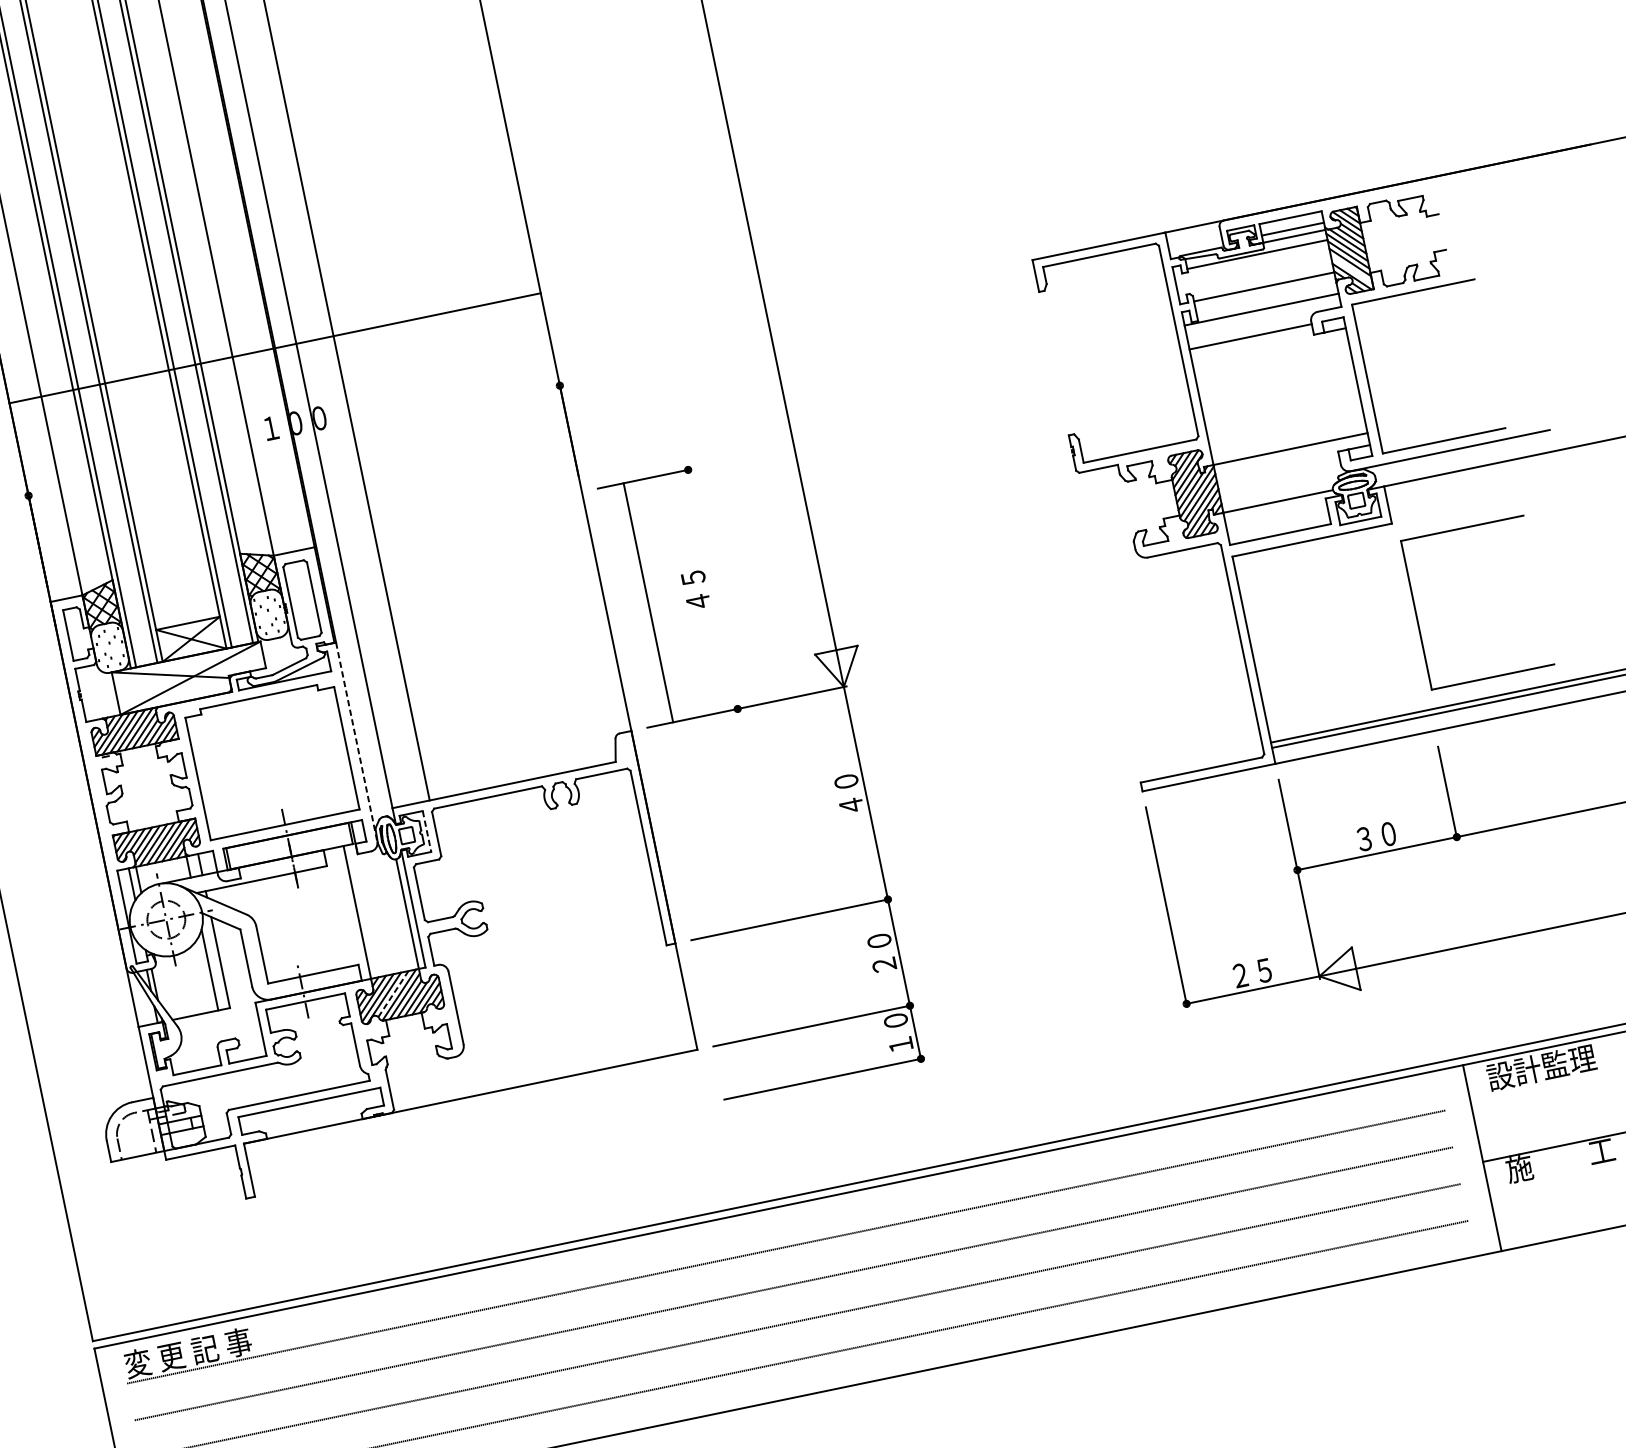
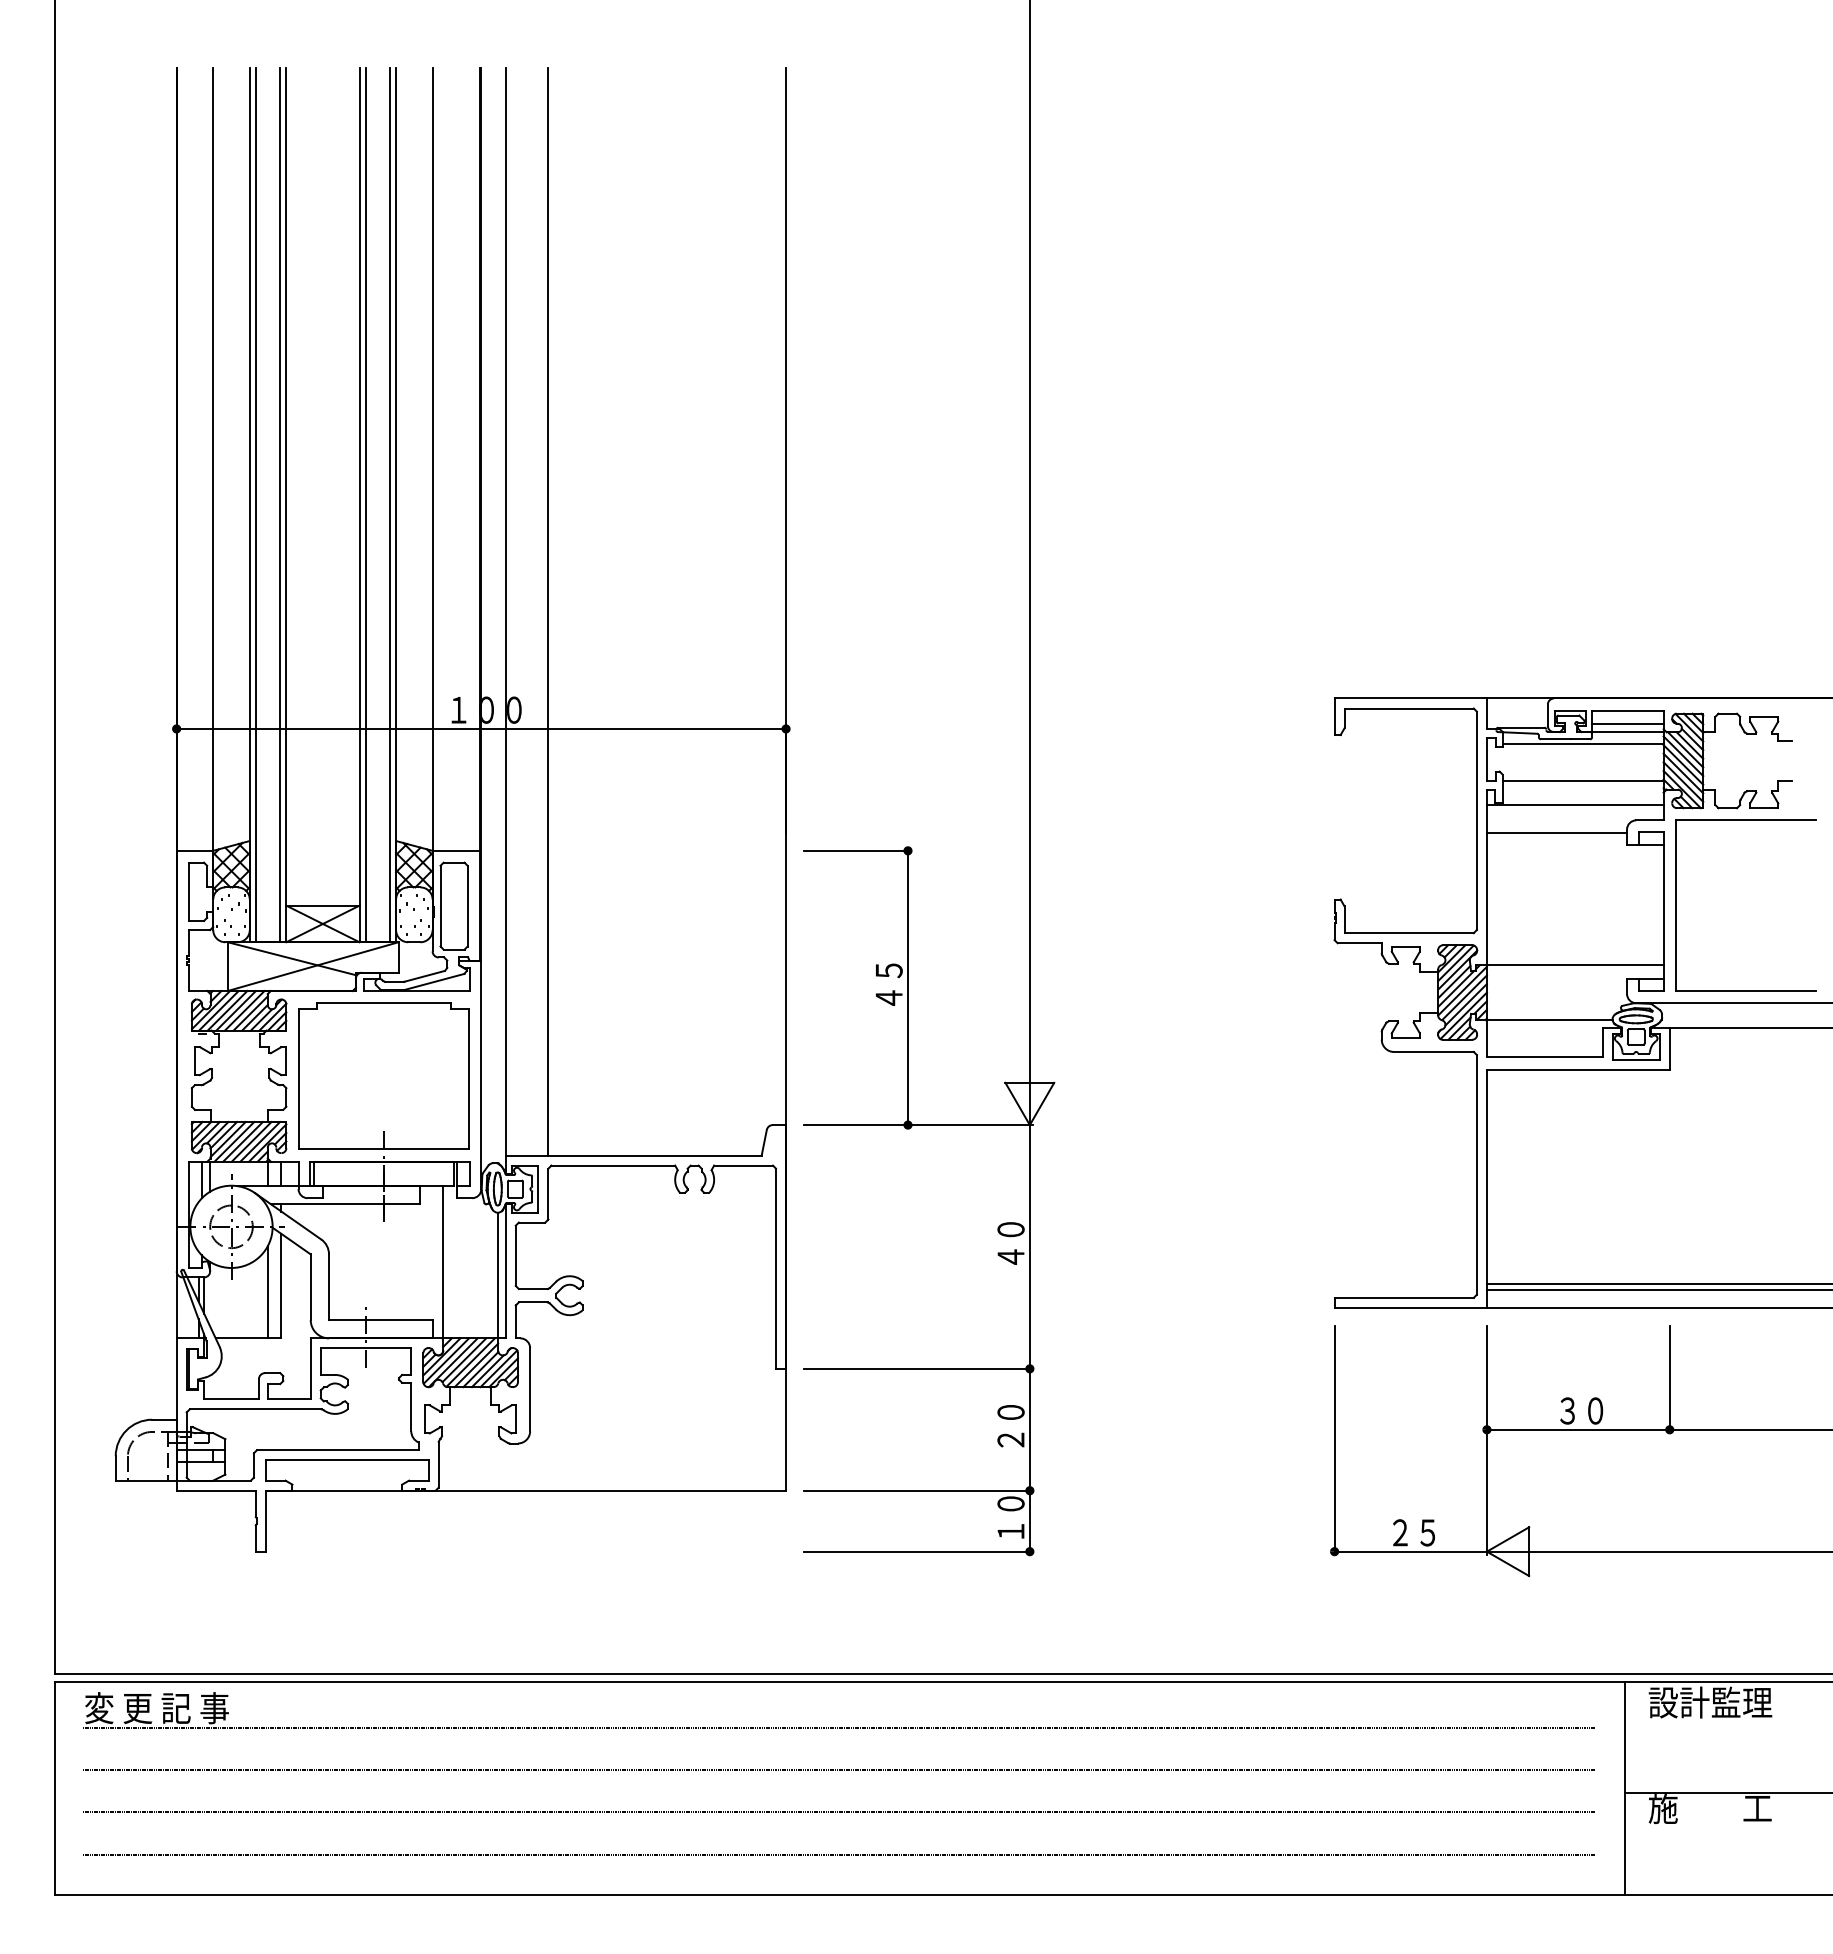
line: (1351, 269) -> (1683, 781), added
line: (275, 347) -> (481, 728), moved
line: (647, 602) -> (907, 987), moved
part: (1416, 615) -> (1676, 1176), removed
line: (356, 742) -> (481, 1075), dashed -> solid
line: (427, 831) -> (538, 1189), dashed -> solid
line: (393, 994) -> (464, 1360), dashed -> solid

